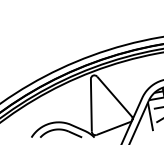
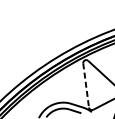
line: (91, 105) -> (86, 85), solid -> dashed

